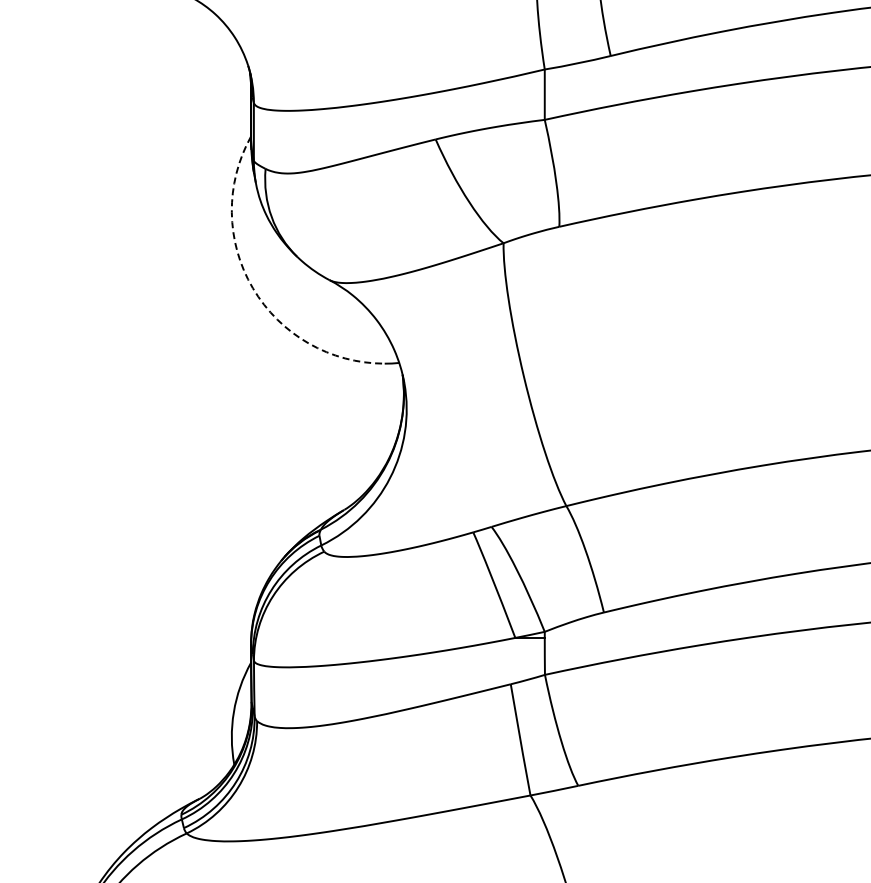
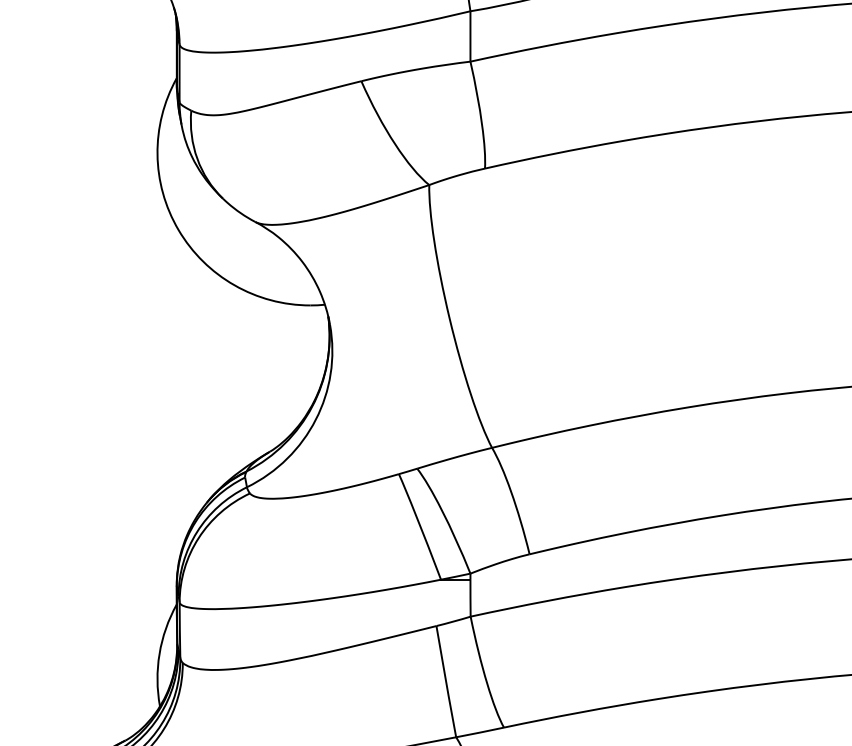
arc: (252, 288) -> (178, 230), dashed -> solid

